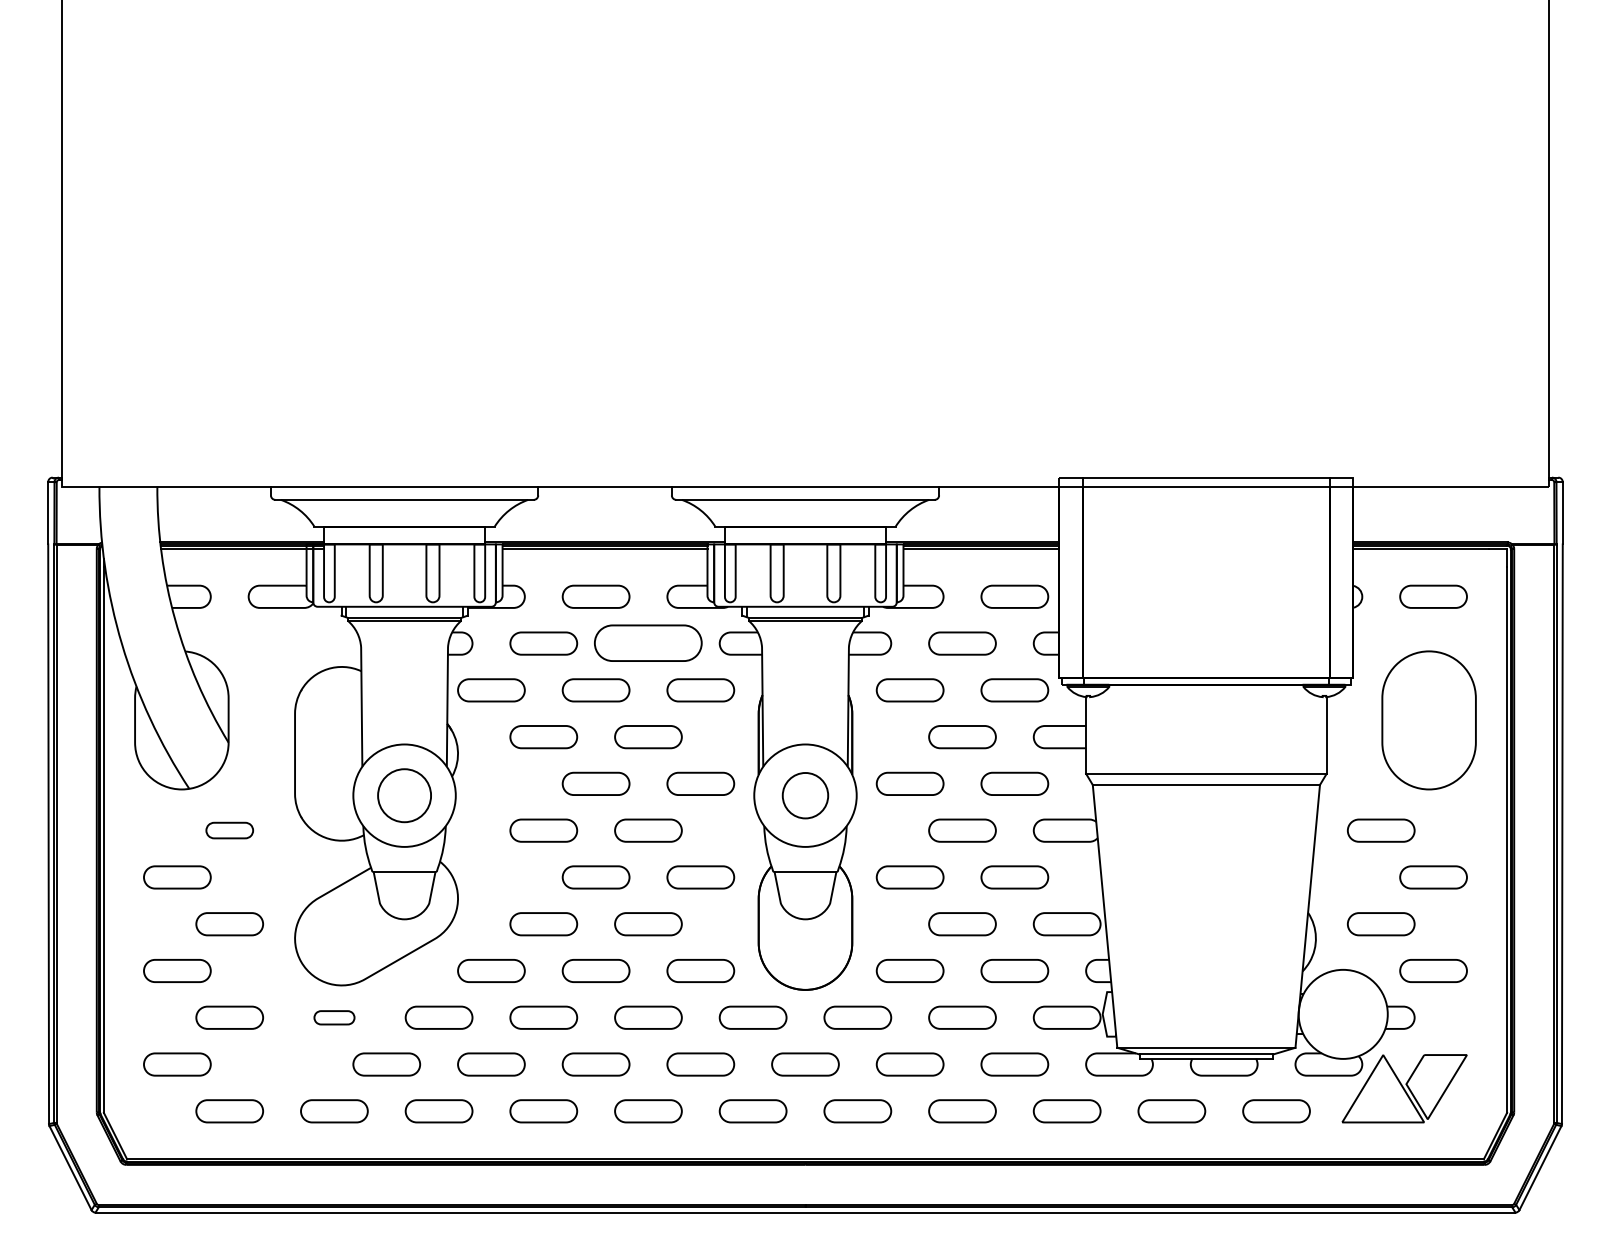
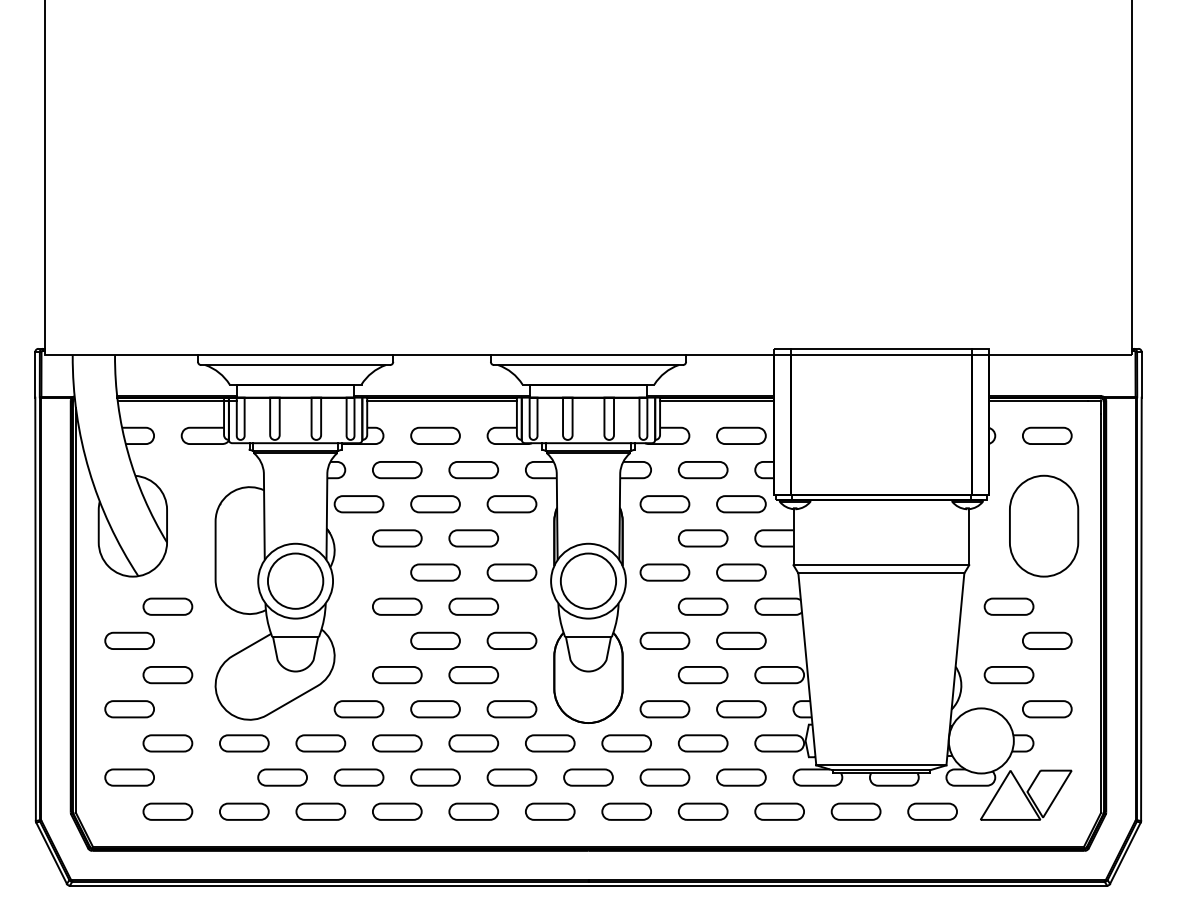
part: (648, 644) -> (473, 470), size x0.62
circle: (404, 794) -> (295, 580), size x1.43
circle: (805, 794) -> (588, 580), size x1.67
part: (229, 830) -> (167, 606), size x1.43
part: (334, 1017) -> (244, 743), size x1.67

